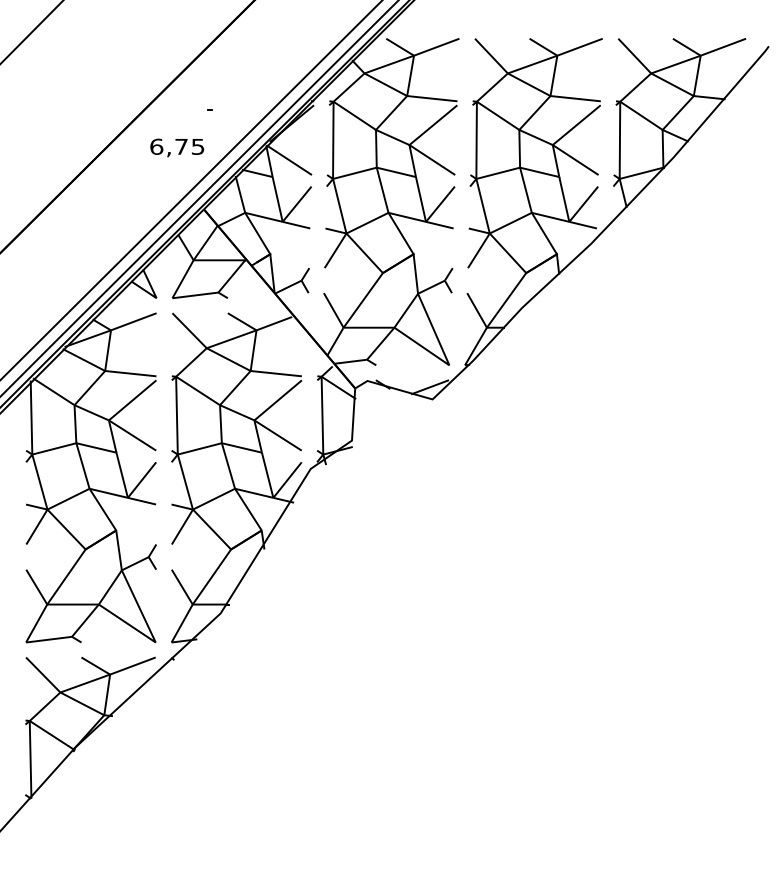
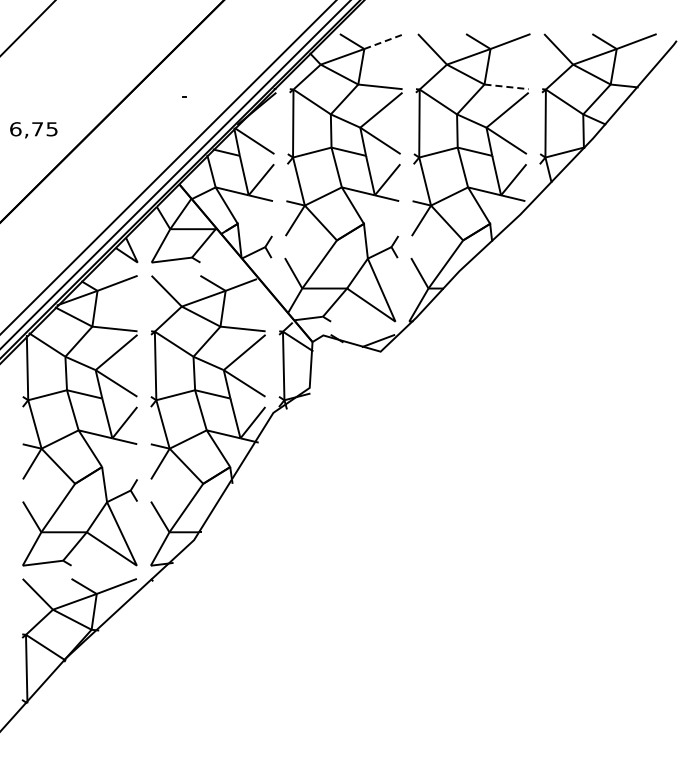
line: (436, 47) -> (384, 41), solid -> dashed
line: (576, 98) -> (507, 86), solid -> dashed
text: (176, 148) -> (33, 130), moved

